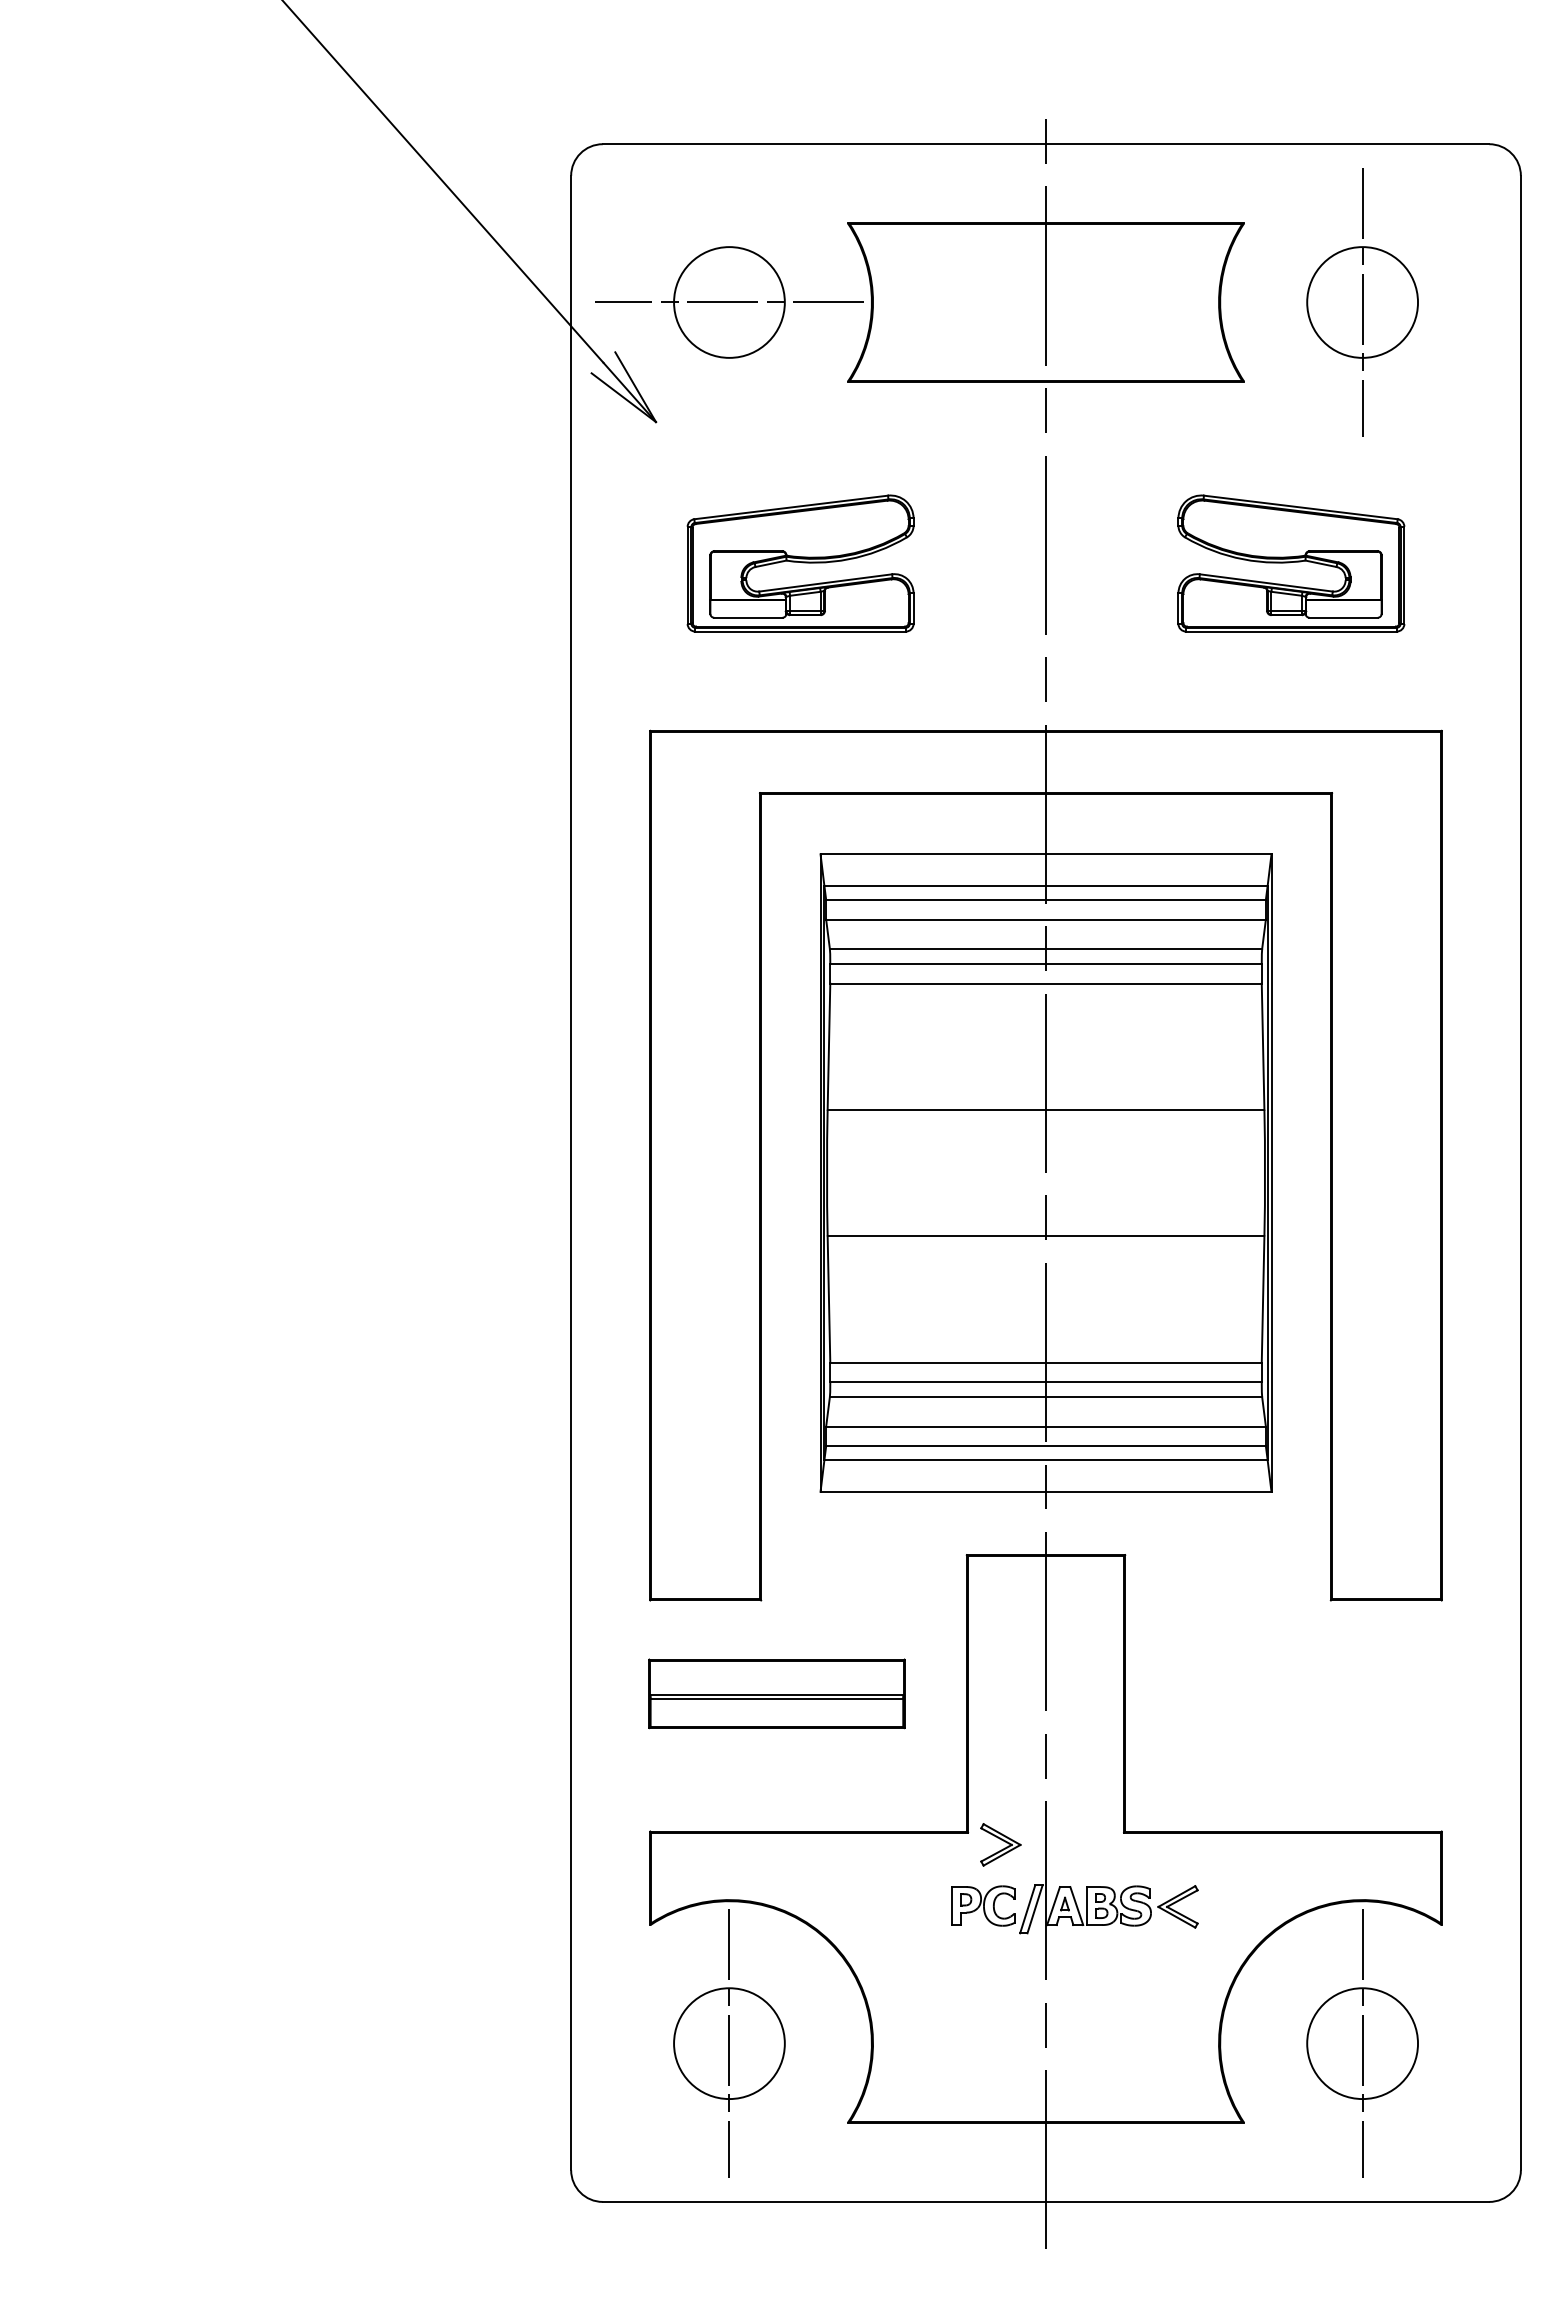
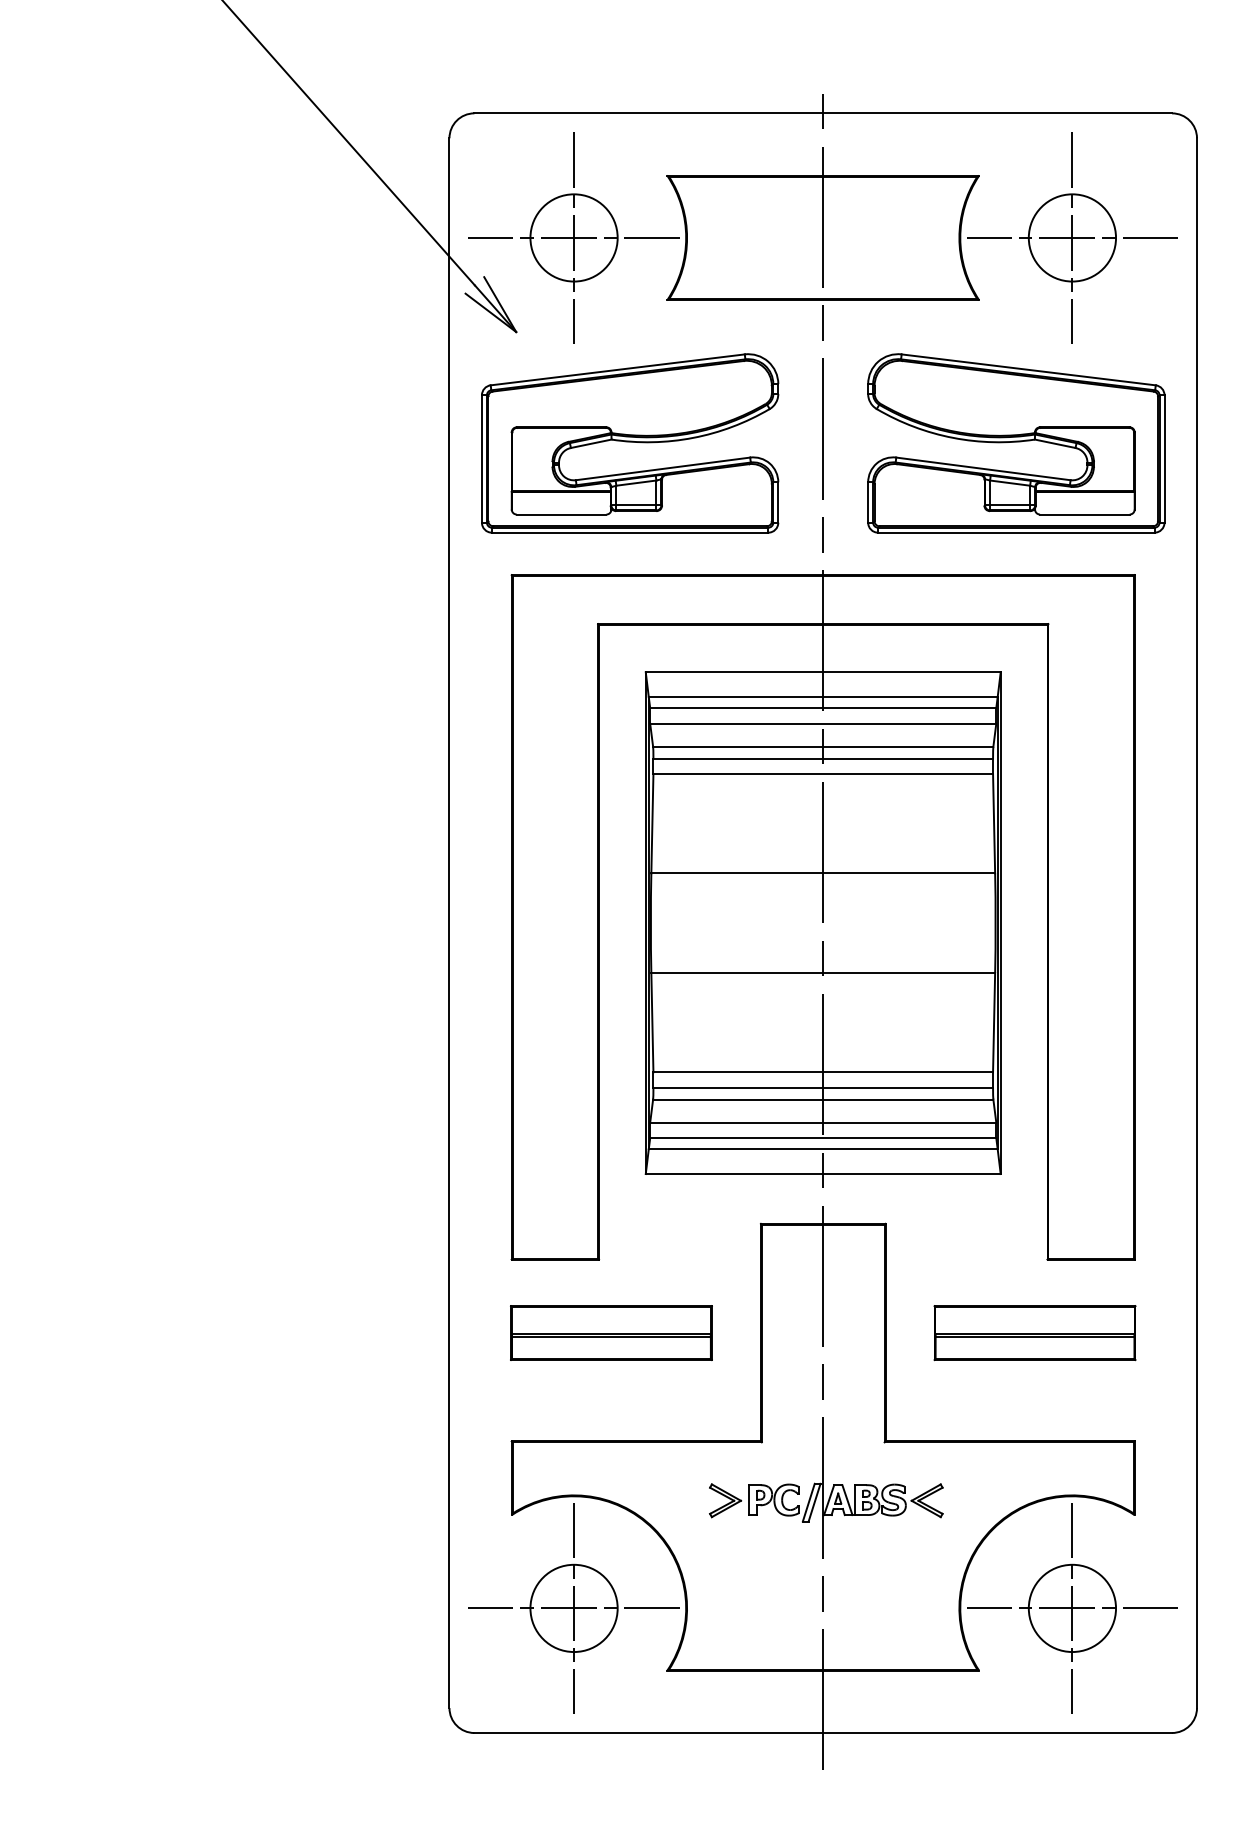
line: (729, 302) -> (574, 237), added
line: (1362, 302) -> (1072, 237), added
part: (800, 563) -> (629, 443), size x1.67
part: (1291, 563) -> (1016, 443), size x1.67
part: (1314, 1693) -> (1034, 1332), added
part: (1000, 1844) -> (725, 1500), moved
line: (729, 2043) -> (574, 1608), added
line: (1362, 2043) -> (1072, 1608), added

